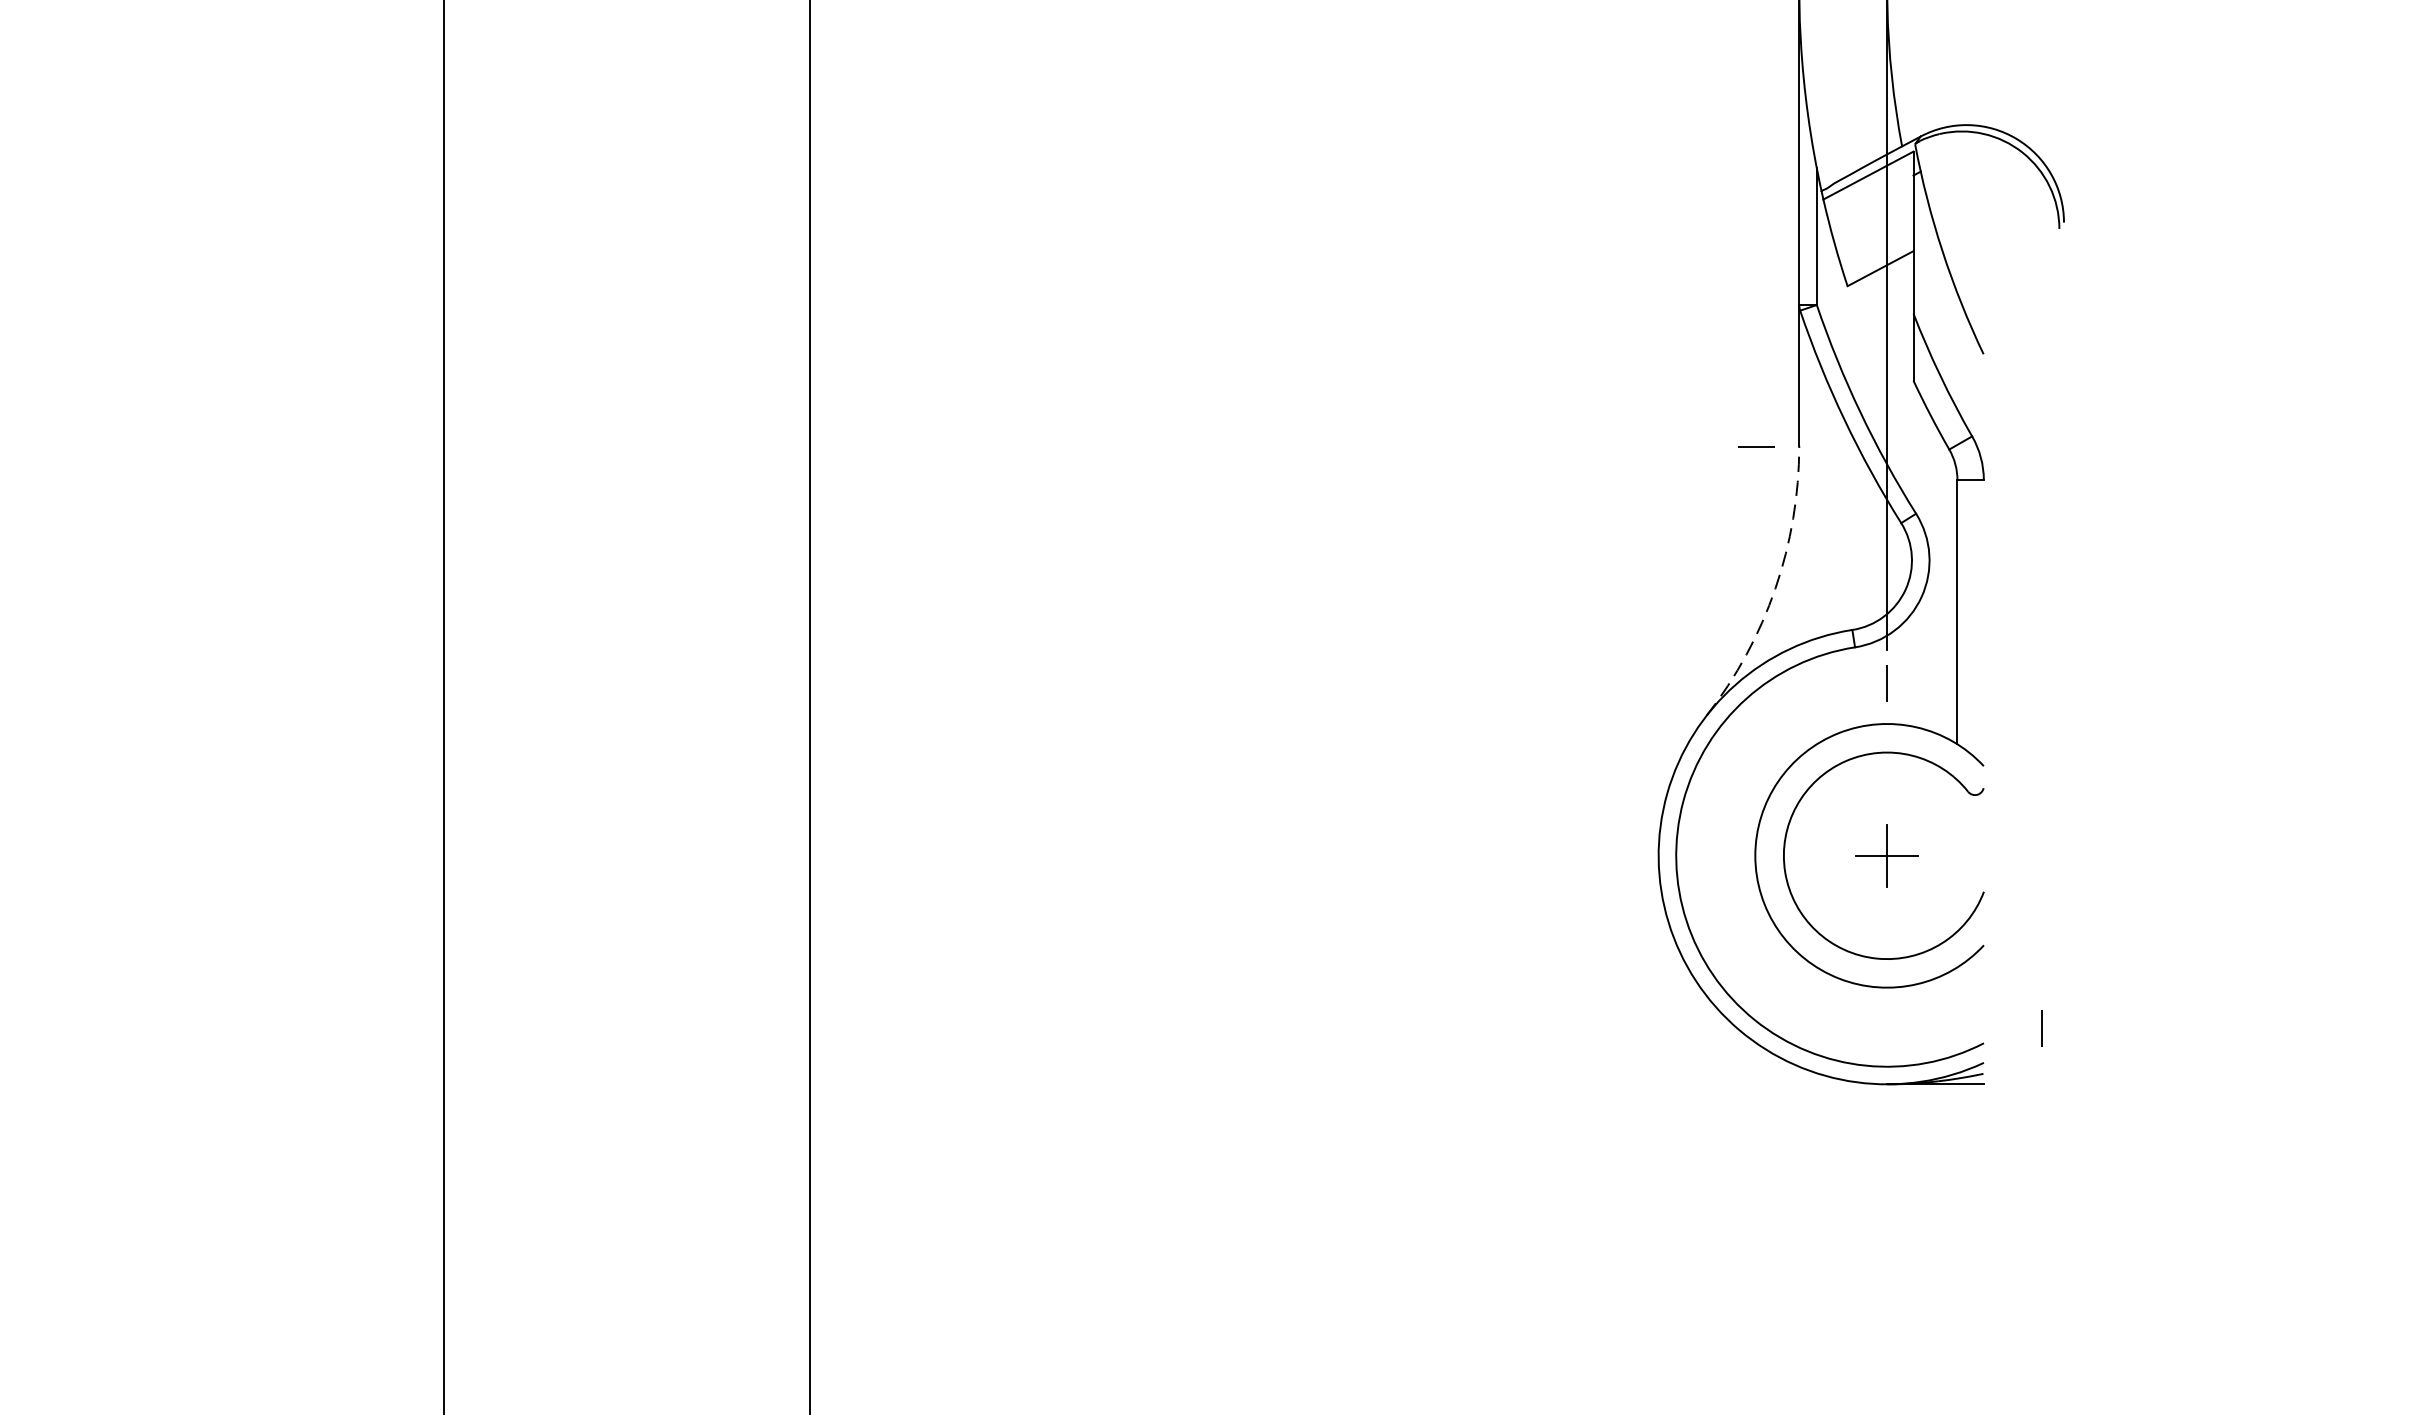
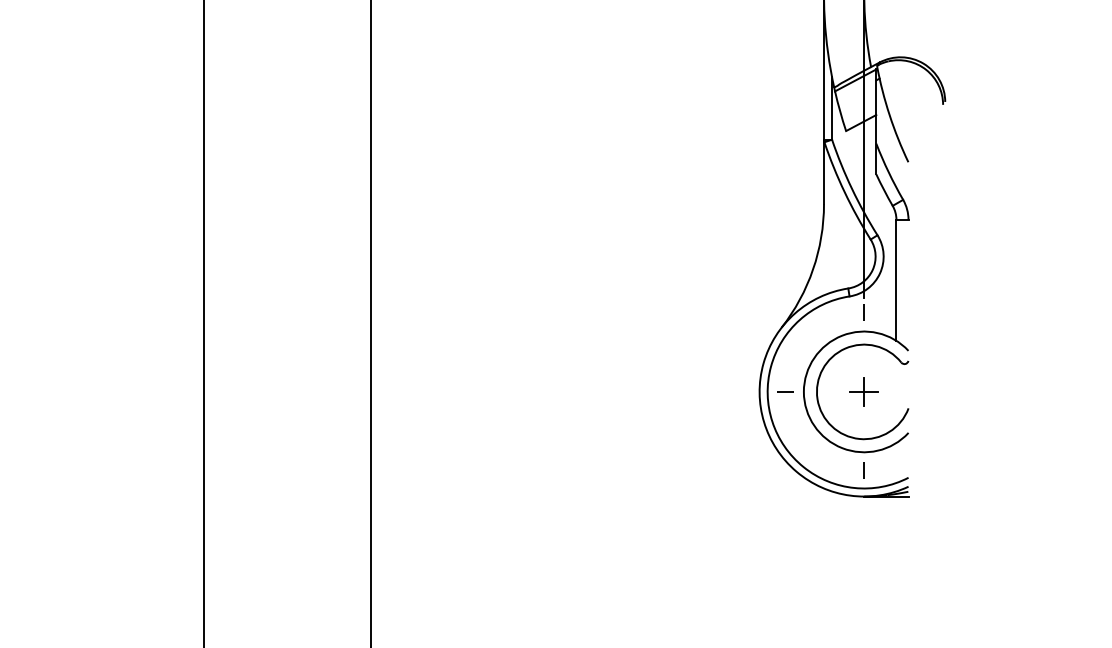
line: (1756, 446) -> (785, 391), moved
arc: (1776, 588) -> (813, 269), dashed -> solid
line: (2040, 1027) -> (863, 470), moved

